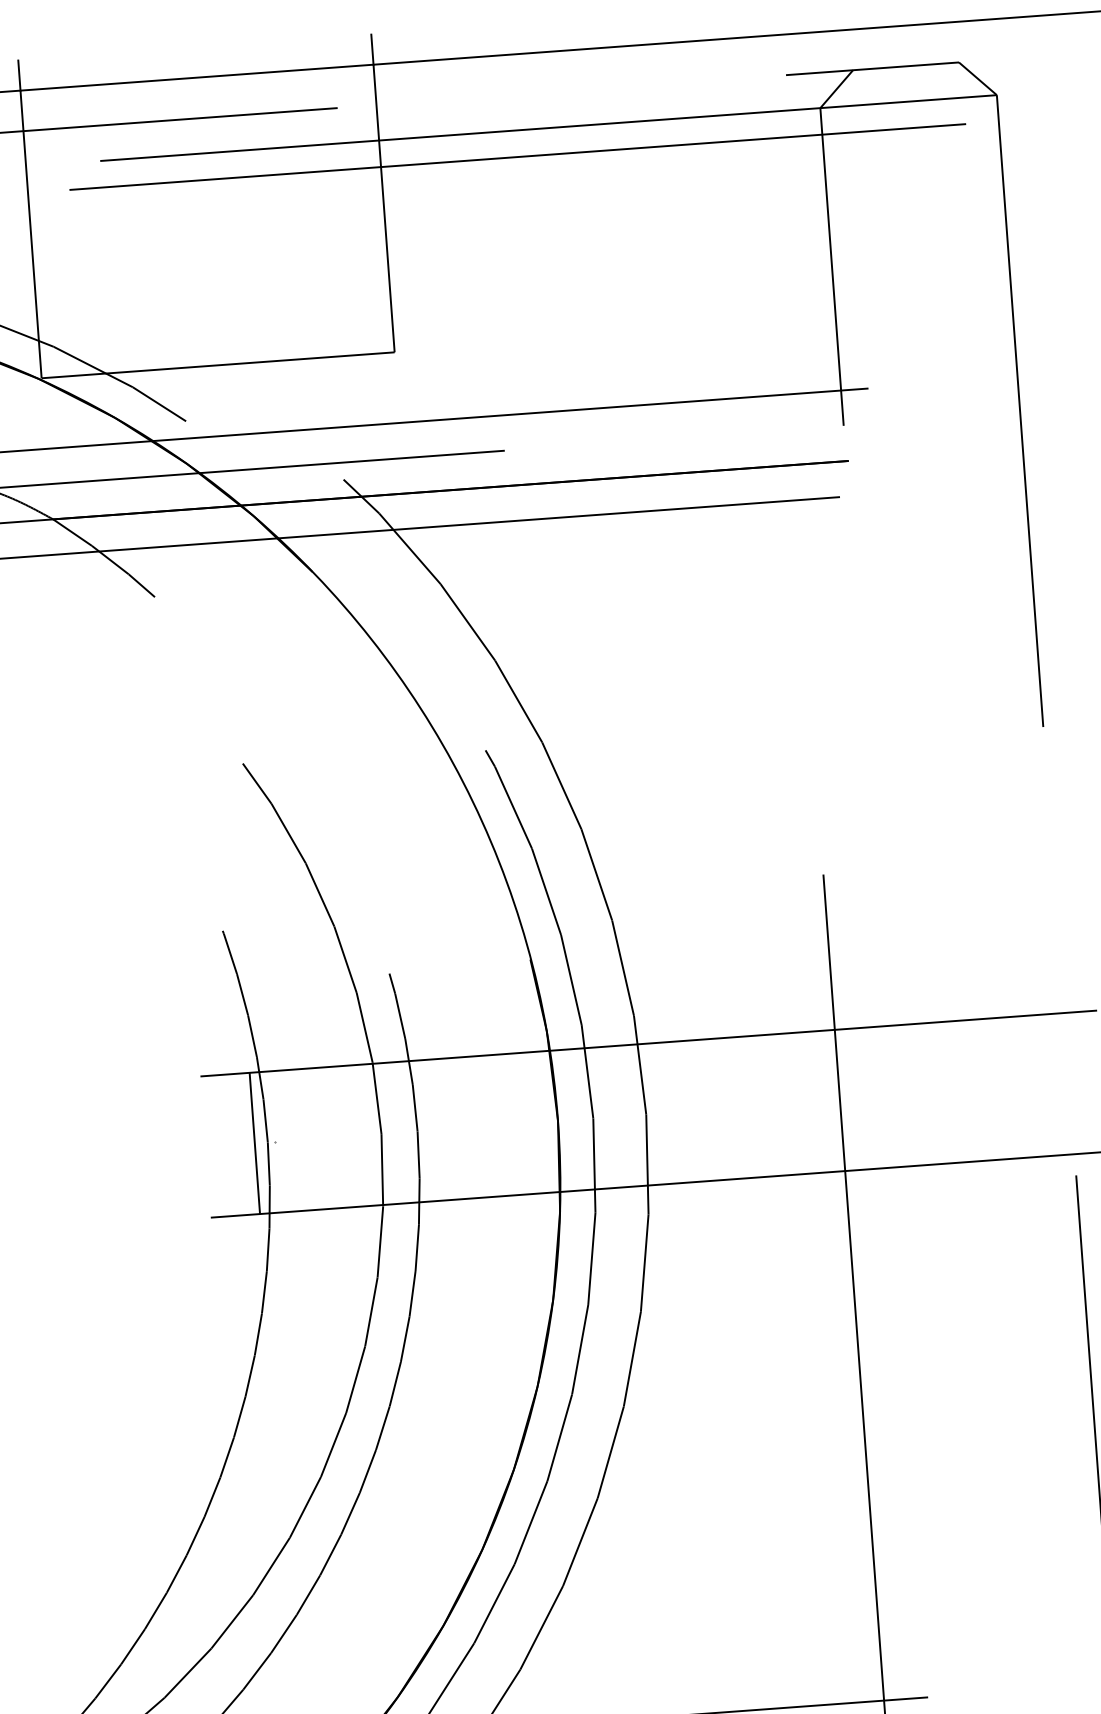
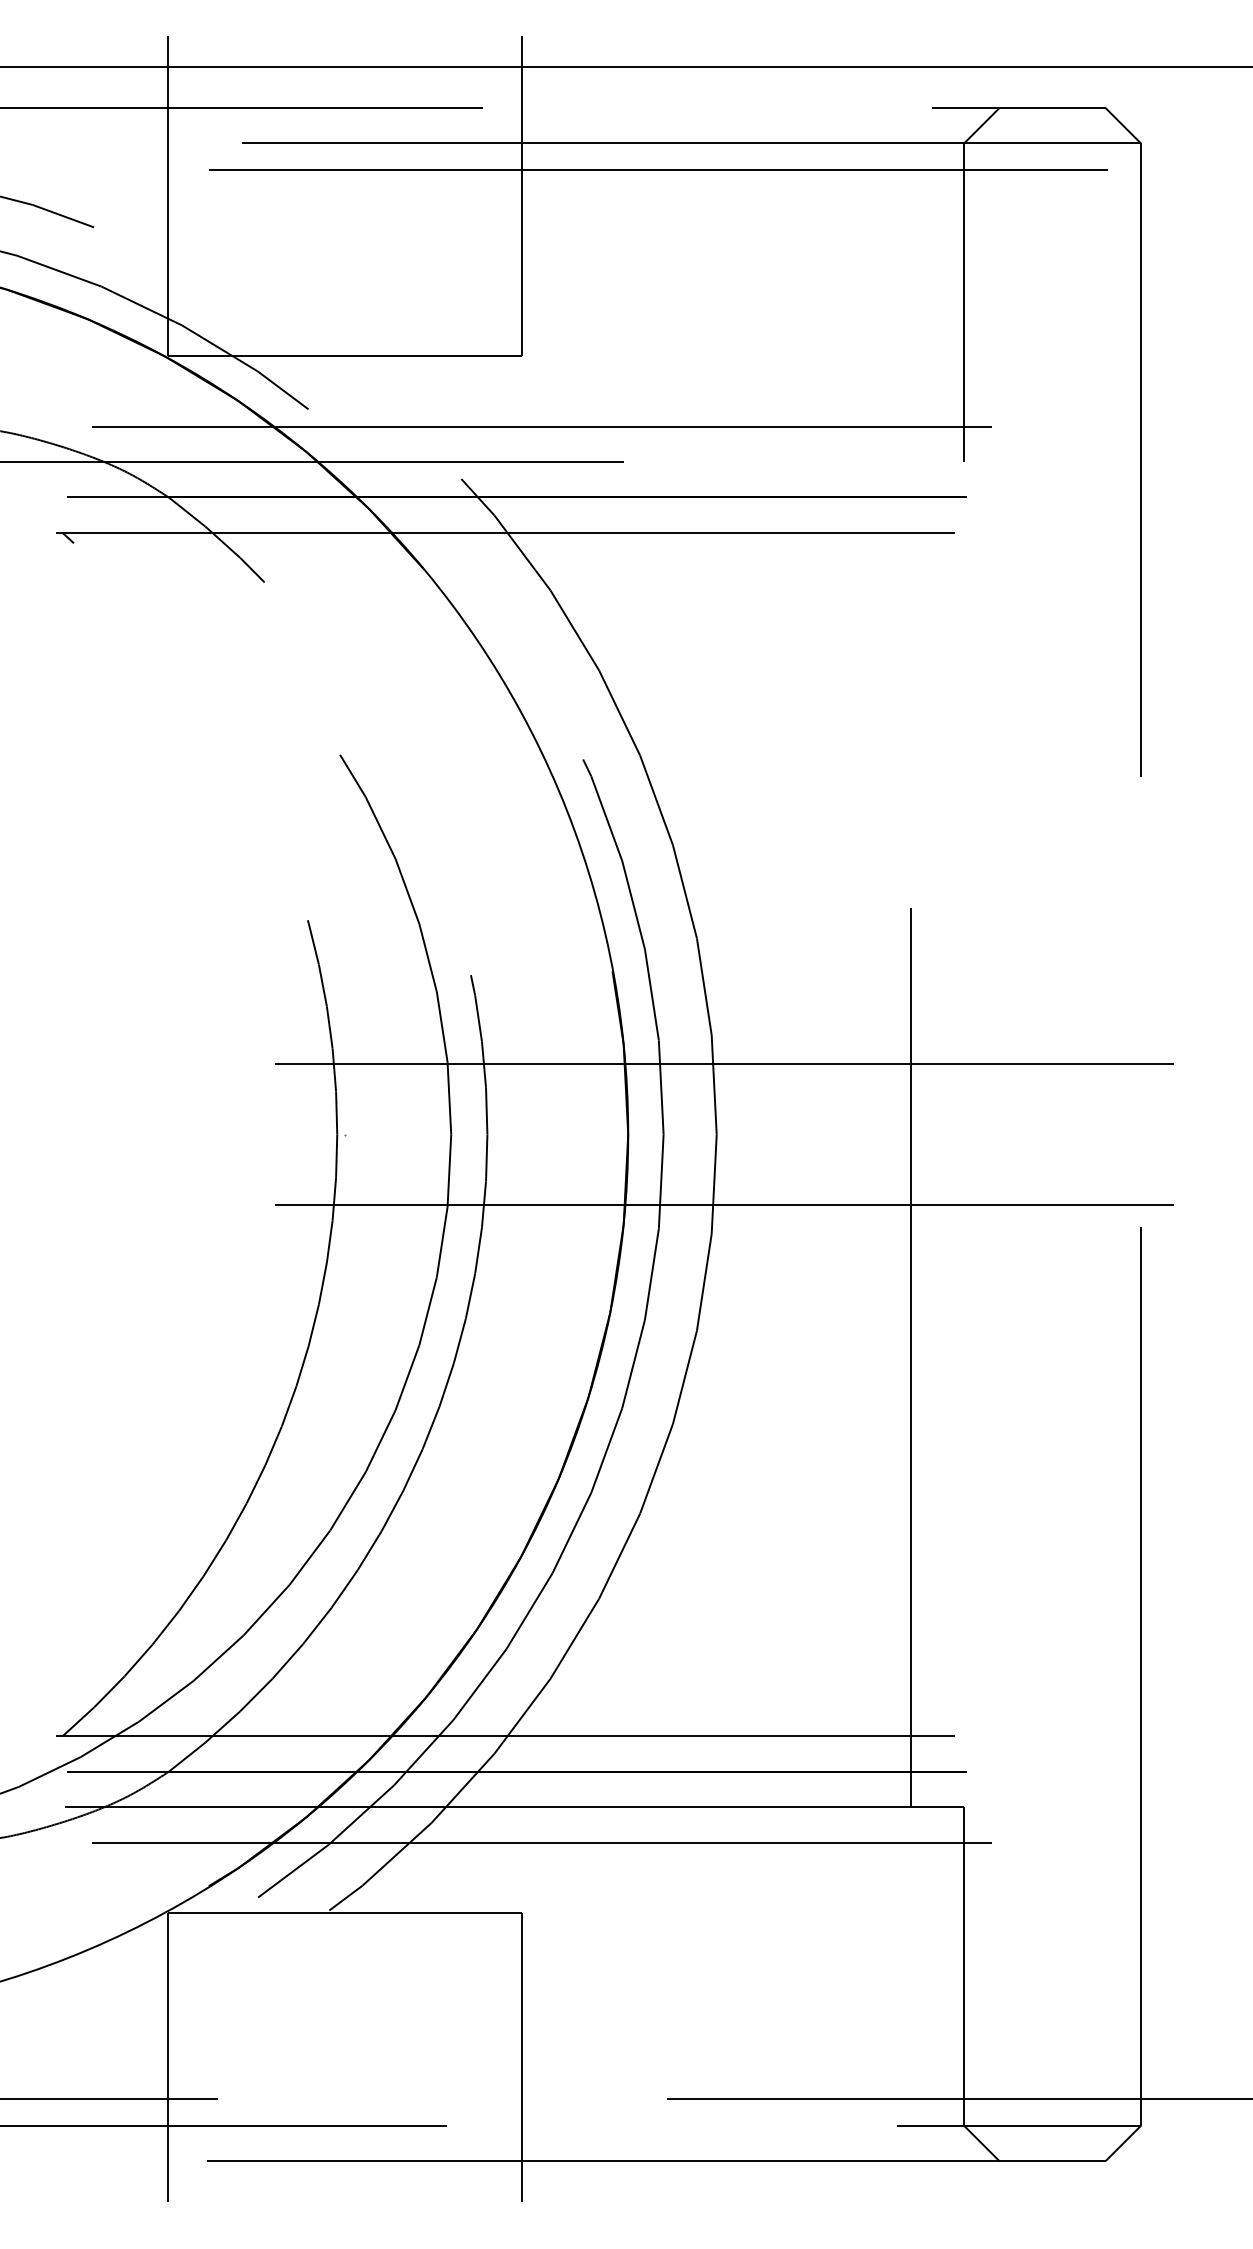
line: (255, 1143) -> (324, 1134), removed

